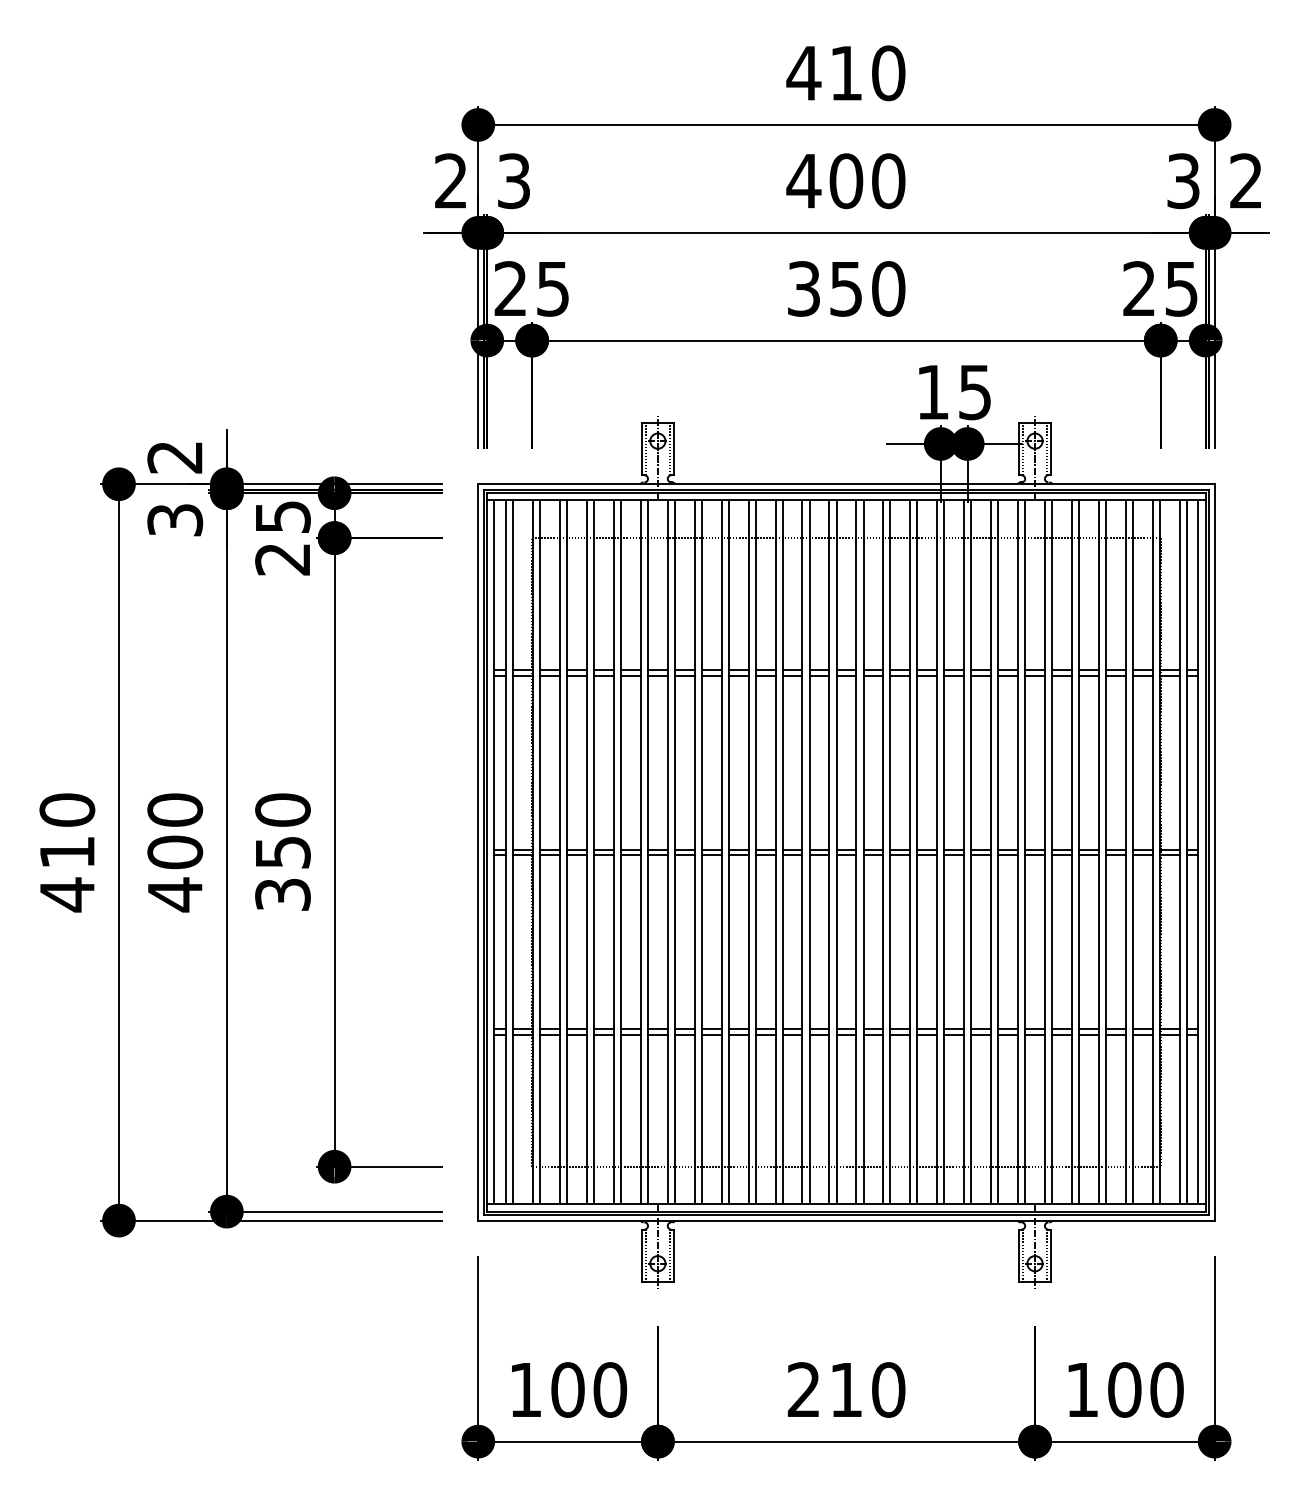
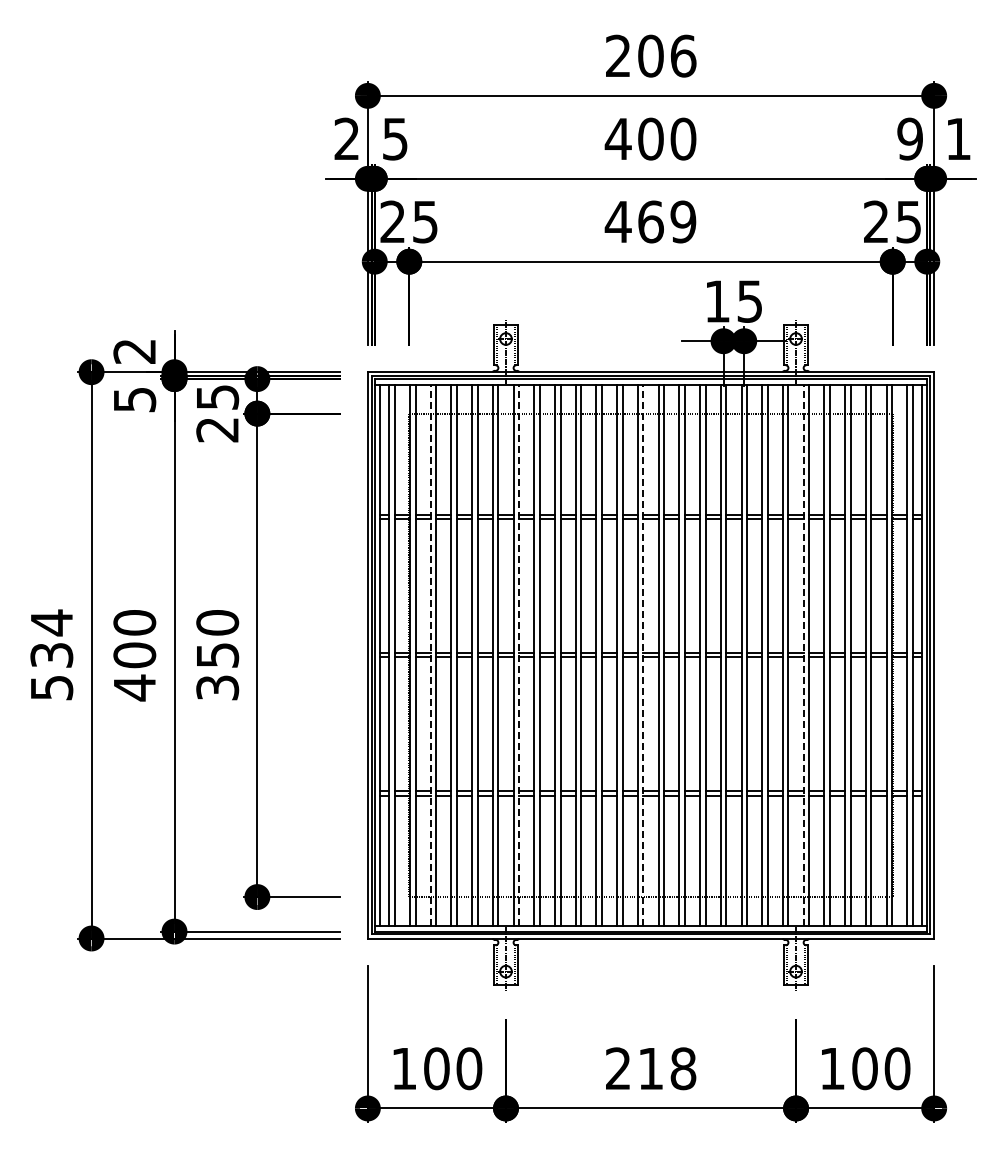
text: (845, 72) -> (650, 55), 410 -> 206
text: (514, 180) -> (395, 138), 3 -> 5
text: (1182, 180) -> (909, 138), 3 -> 9
text: (1246, 180) -> (958, 138), 2 -> 1
text: (845, 288) -> (650, 221), 350 -> 469
text: (174, 519) -> (134, 399), 3 -> 5
text: (66, 852) -> (51, 655), 410 -> 534
line: (559, 852) -> (430, 655), solid -> dashed
line: (675, 852) -> (519, 655), solid -> dashed
line: (836, 852) -> (643, 655), solid -> dashed
line: (1044, 852) -> (803, 655), solid -> dashed
text: (888, 1389) -> (683, 1068), 210 -> 218

